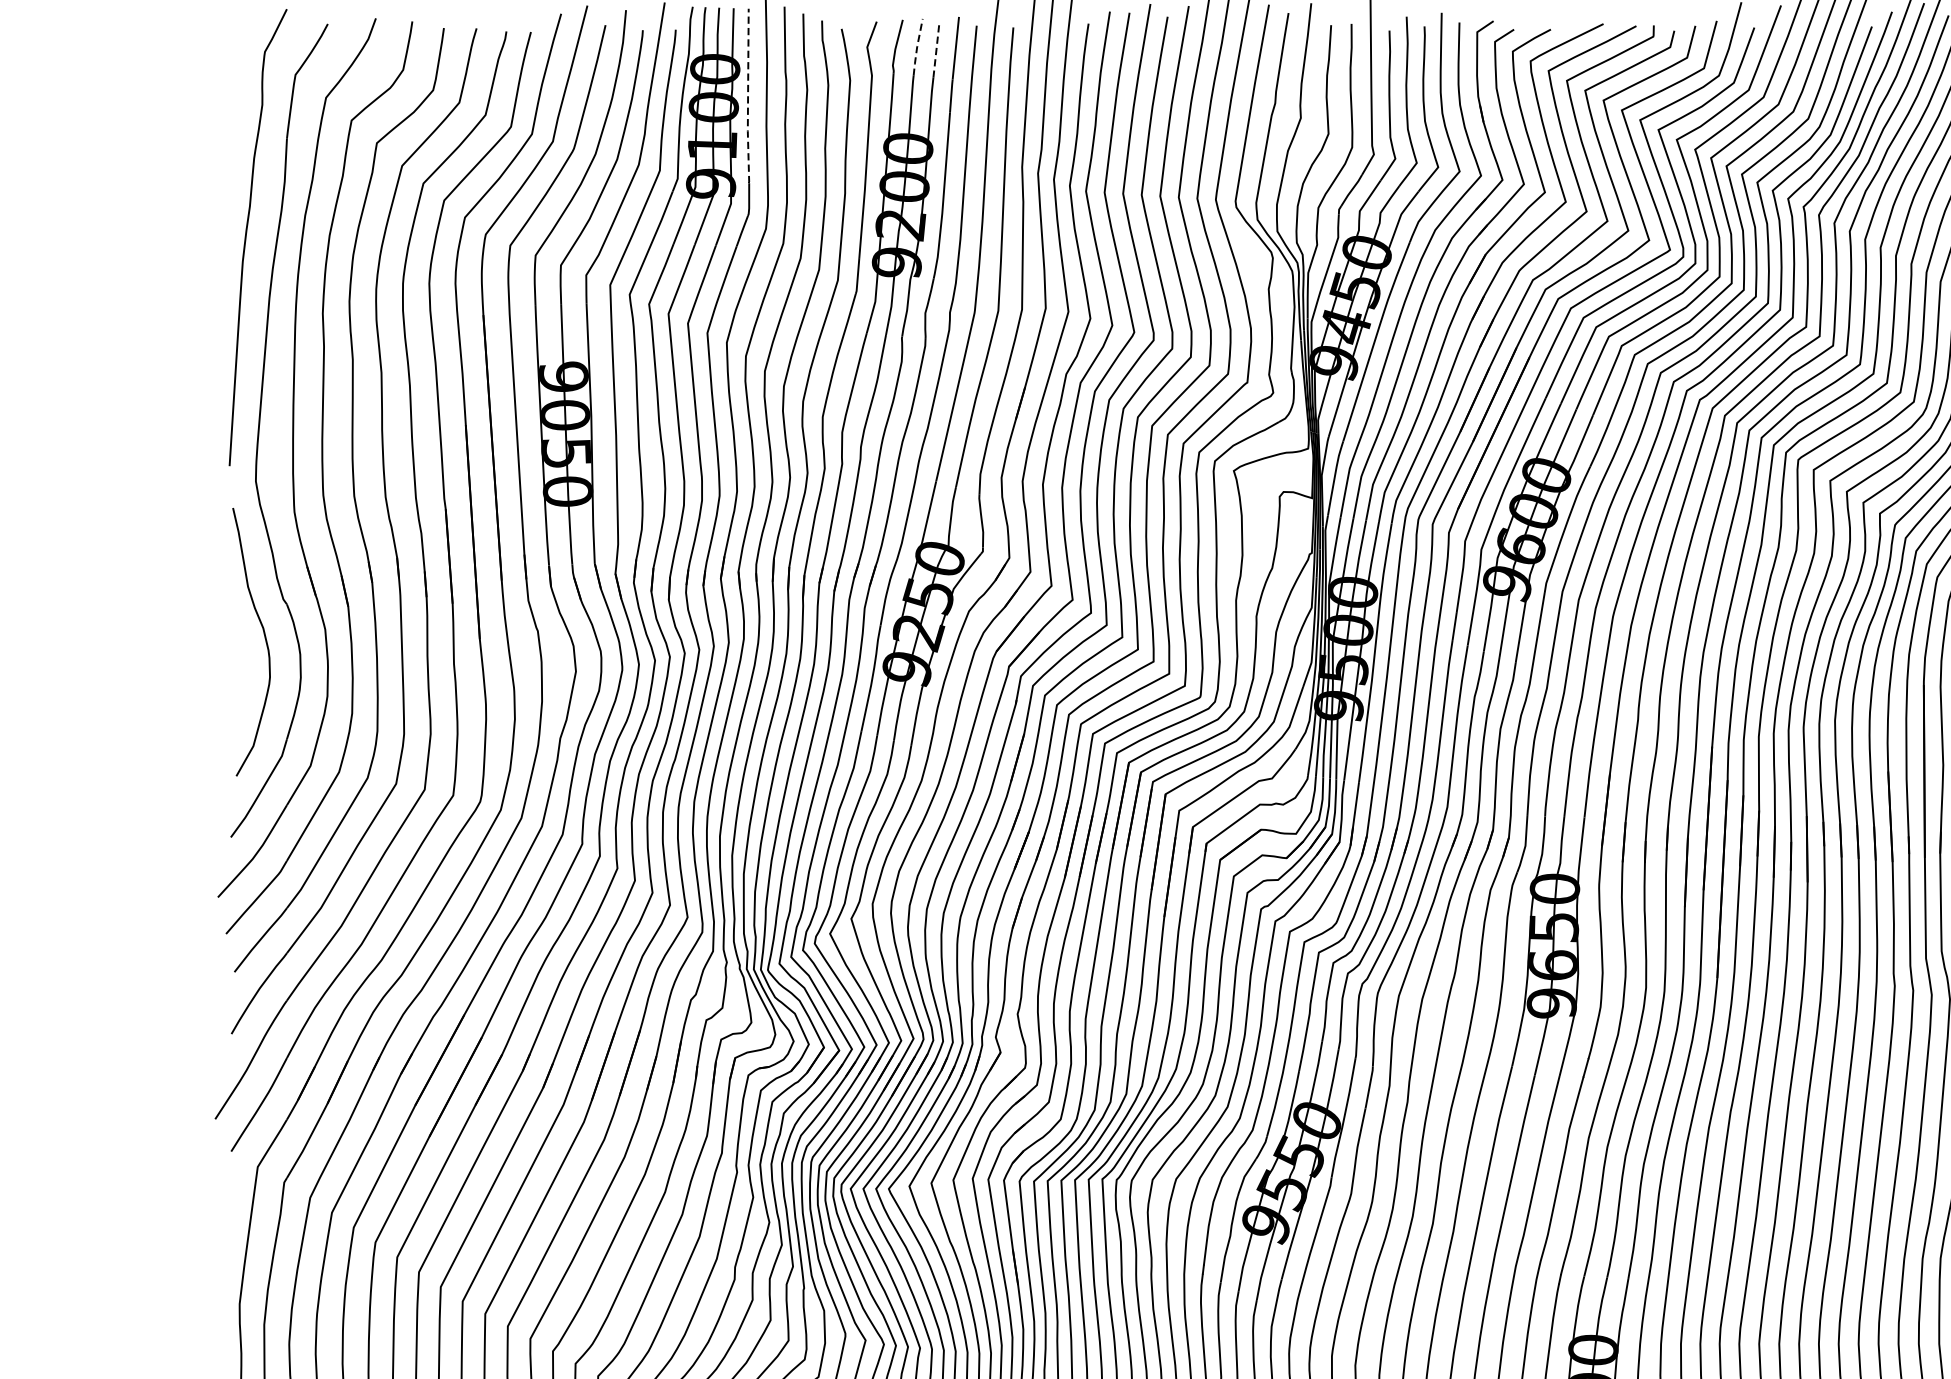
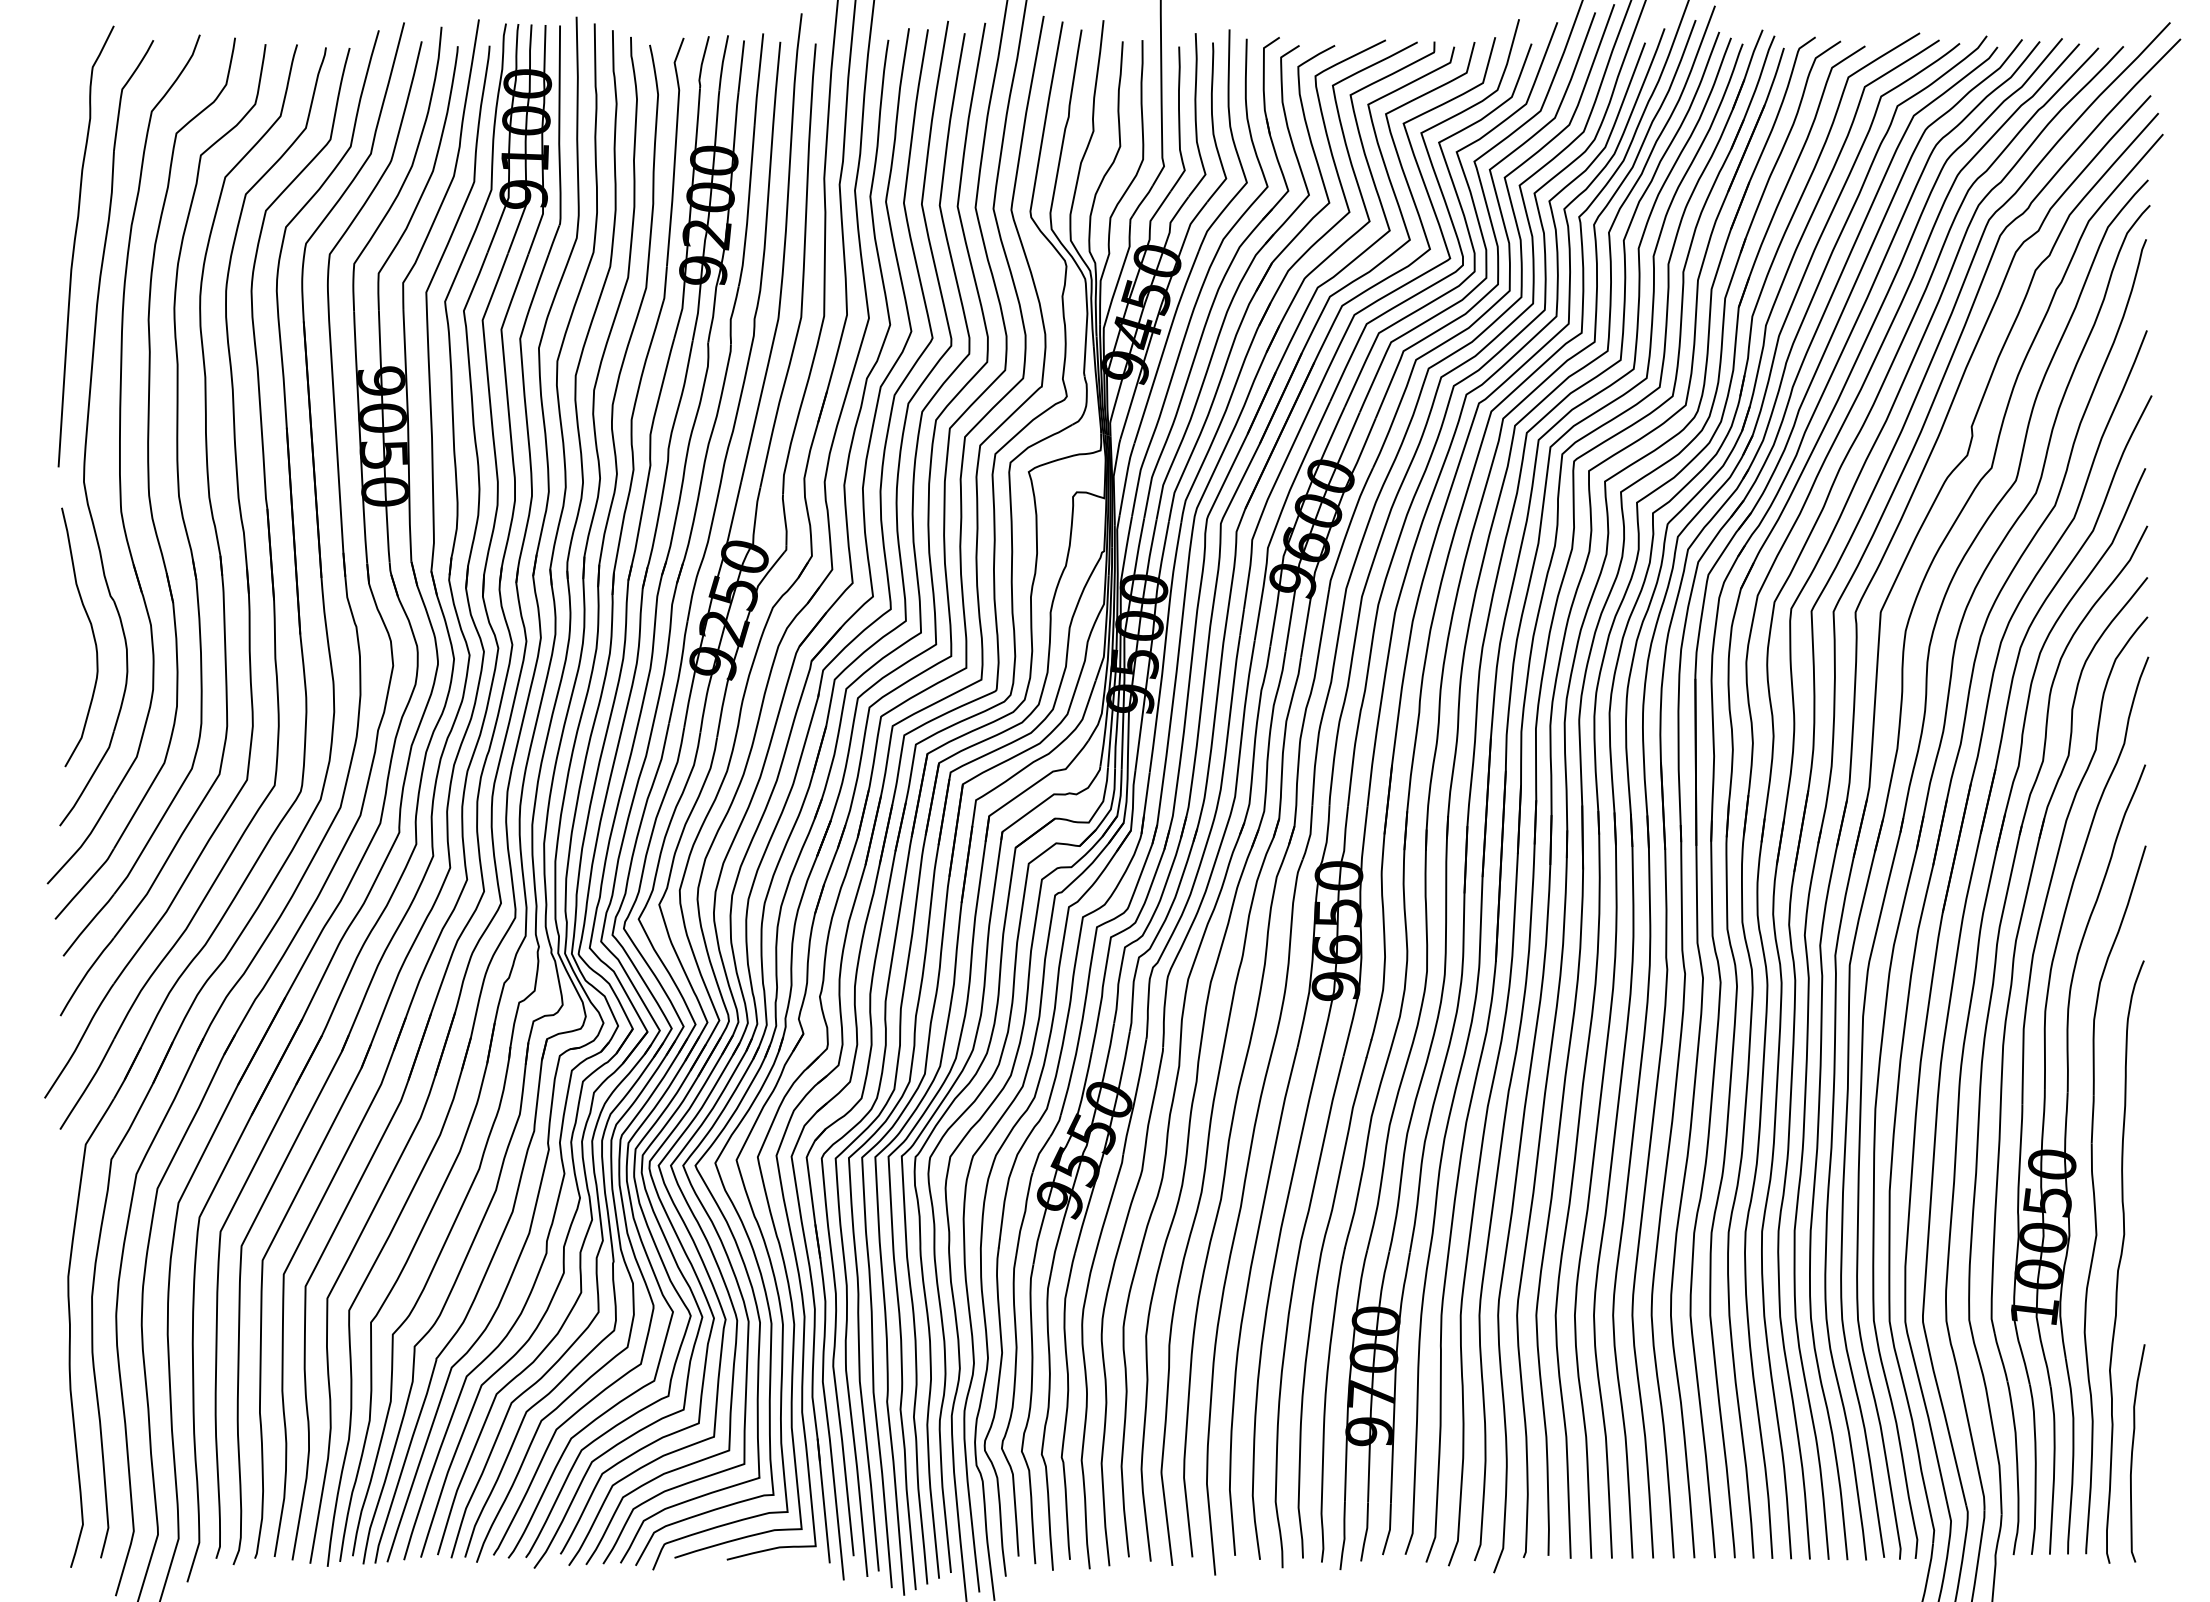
line: (916, 47) -> (722, 62), dashed -> solid
line: (936, 51) -> (741, 66), dashed -> solid
line: (748, 97) -> (559, 111), dashed -> solid

